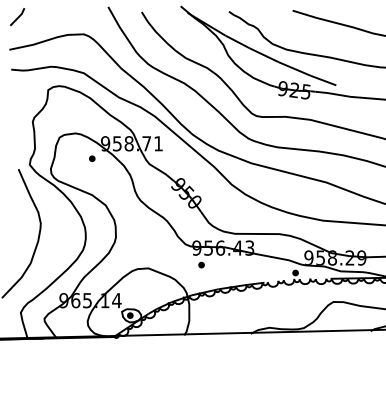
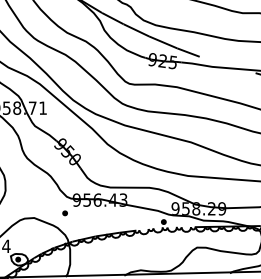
part: (201, 264) -> (65, 212), moved

